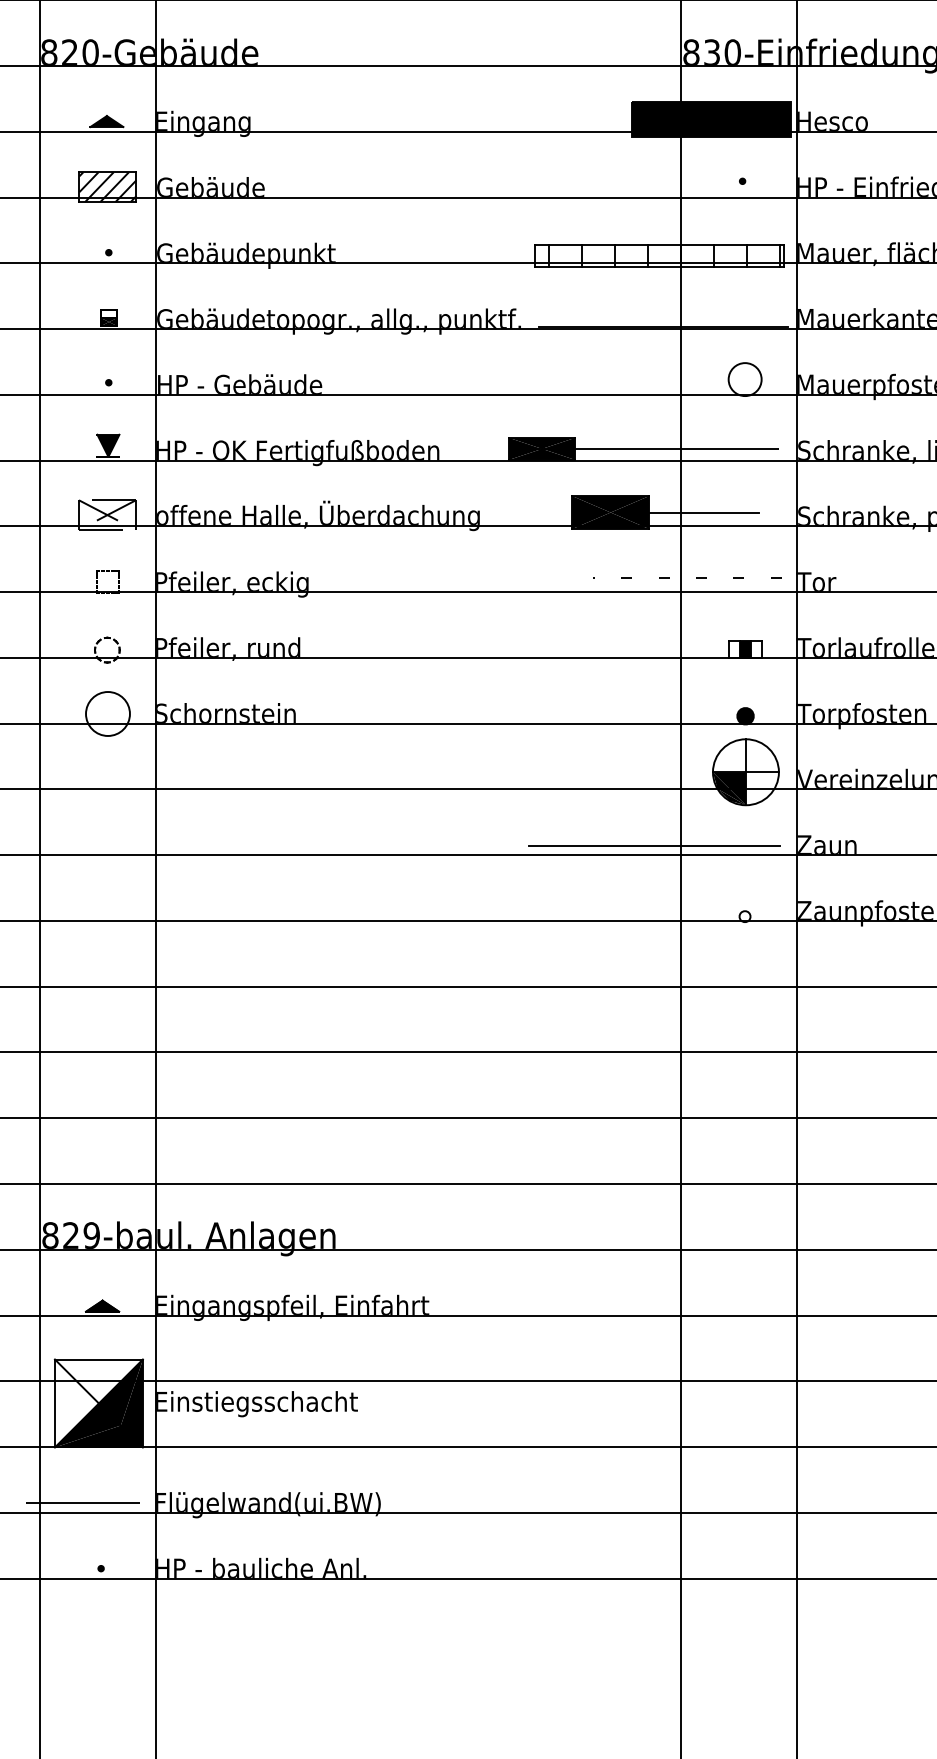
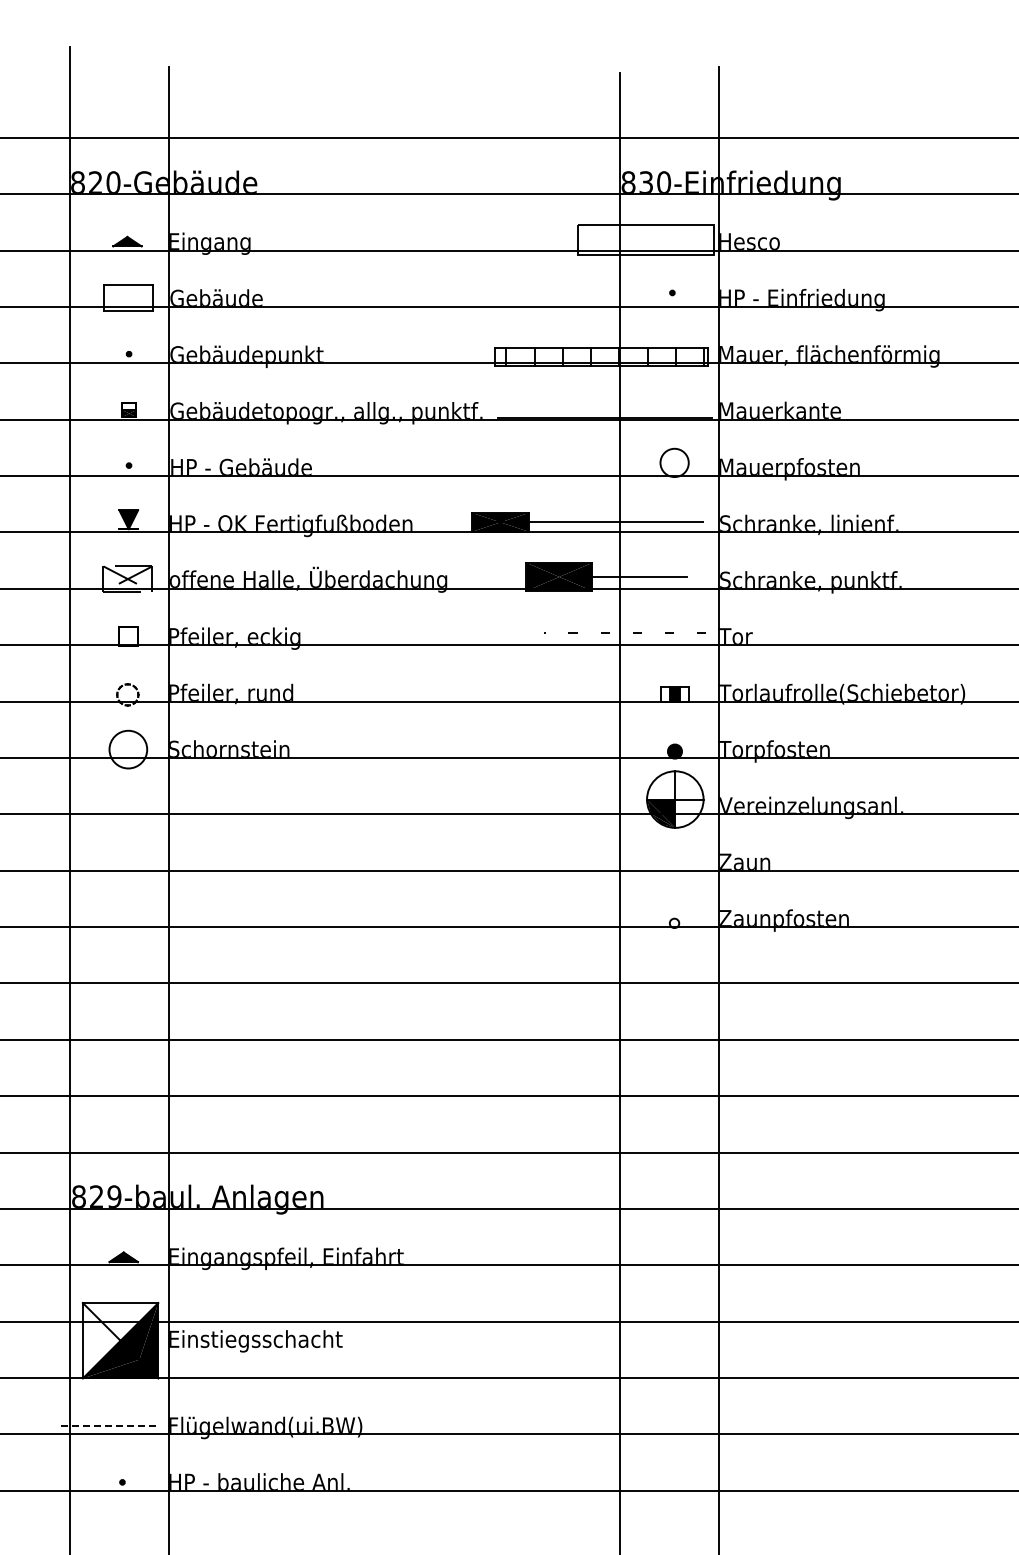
fill: (711, 118) -> (645, 239), removed
hatch: (106, 186) -> (127, 297), removed
line: (654, 845) -> (596, 862), removed
line: (83, 1503) -> (107, 1426), solid -> dashed

